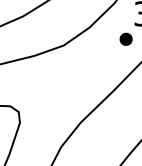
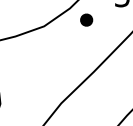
part: (125, 38) -> (85, 19), moved

